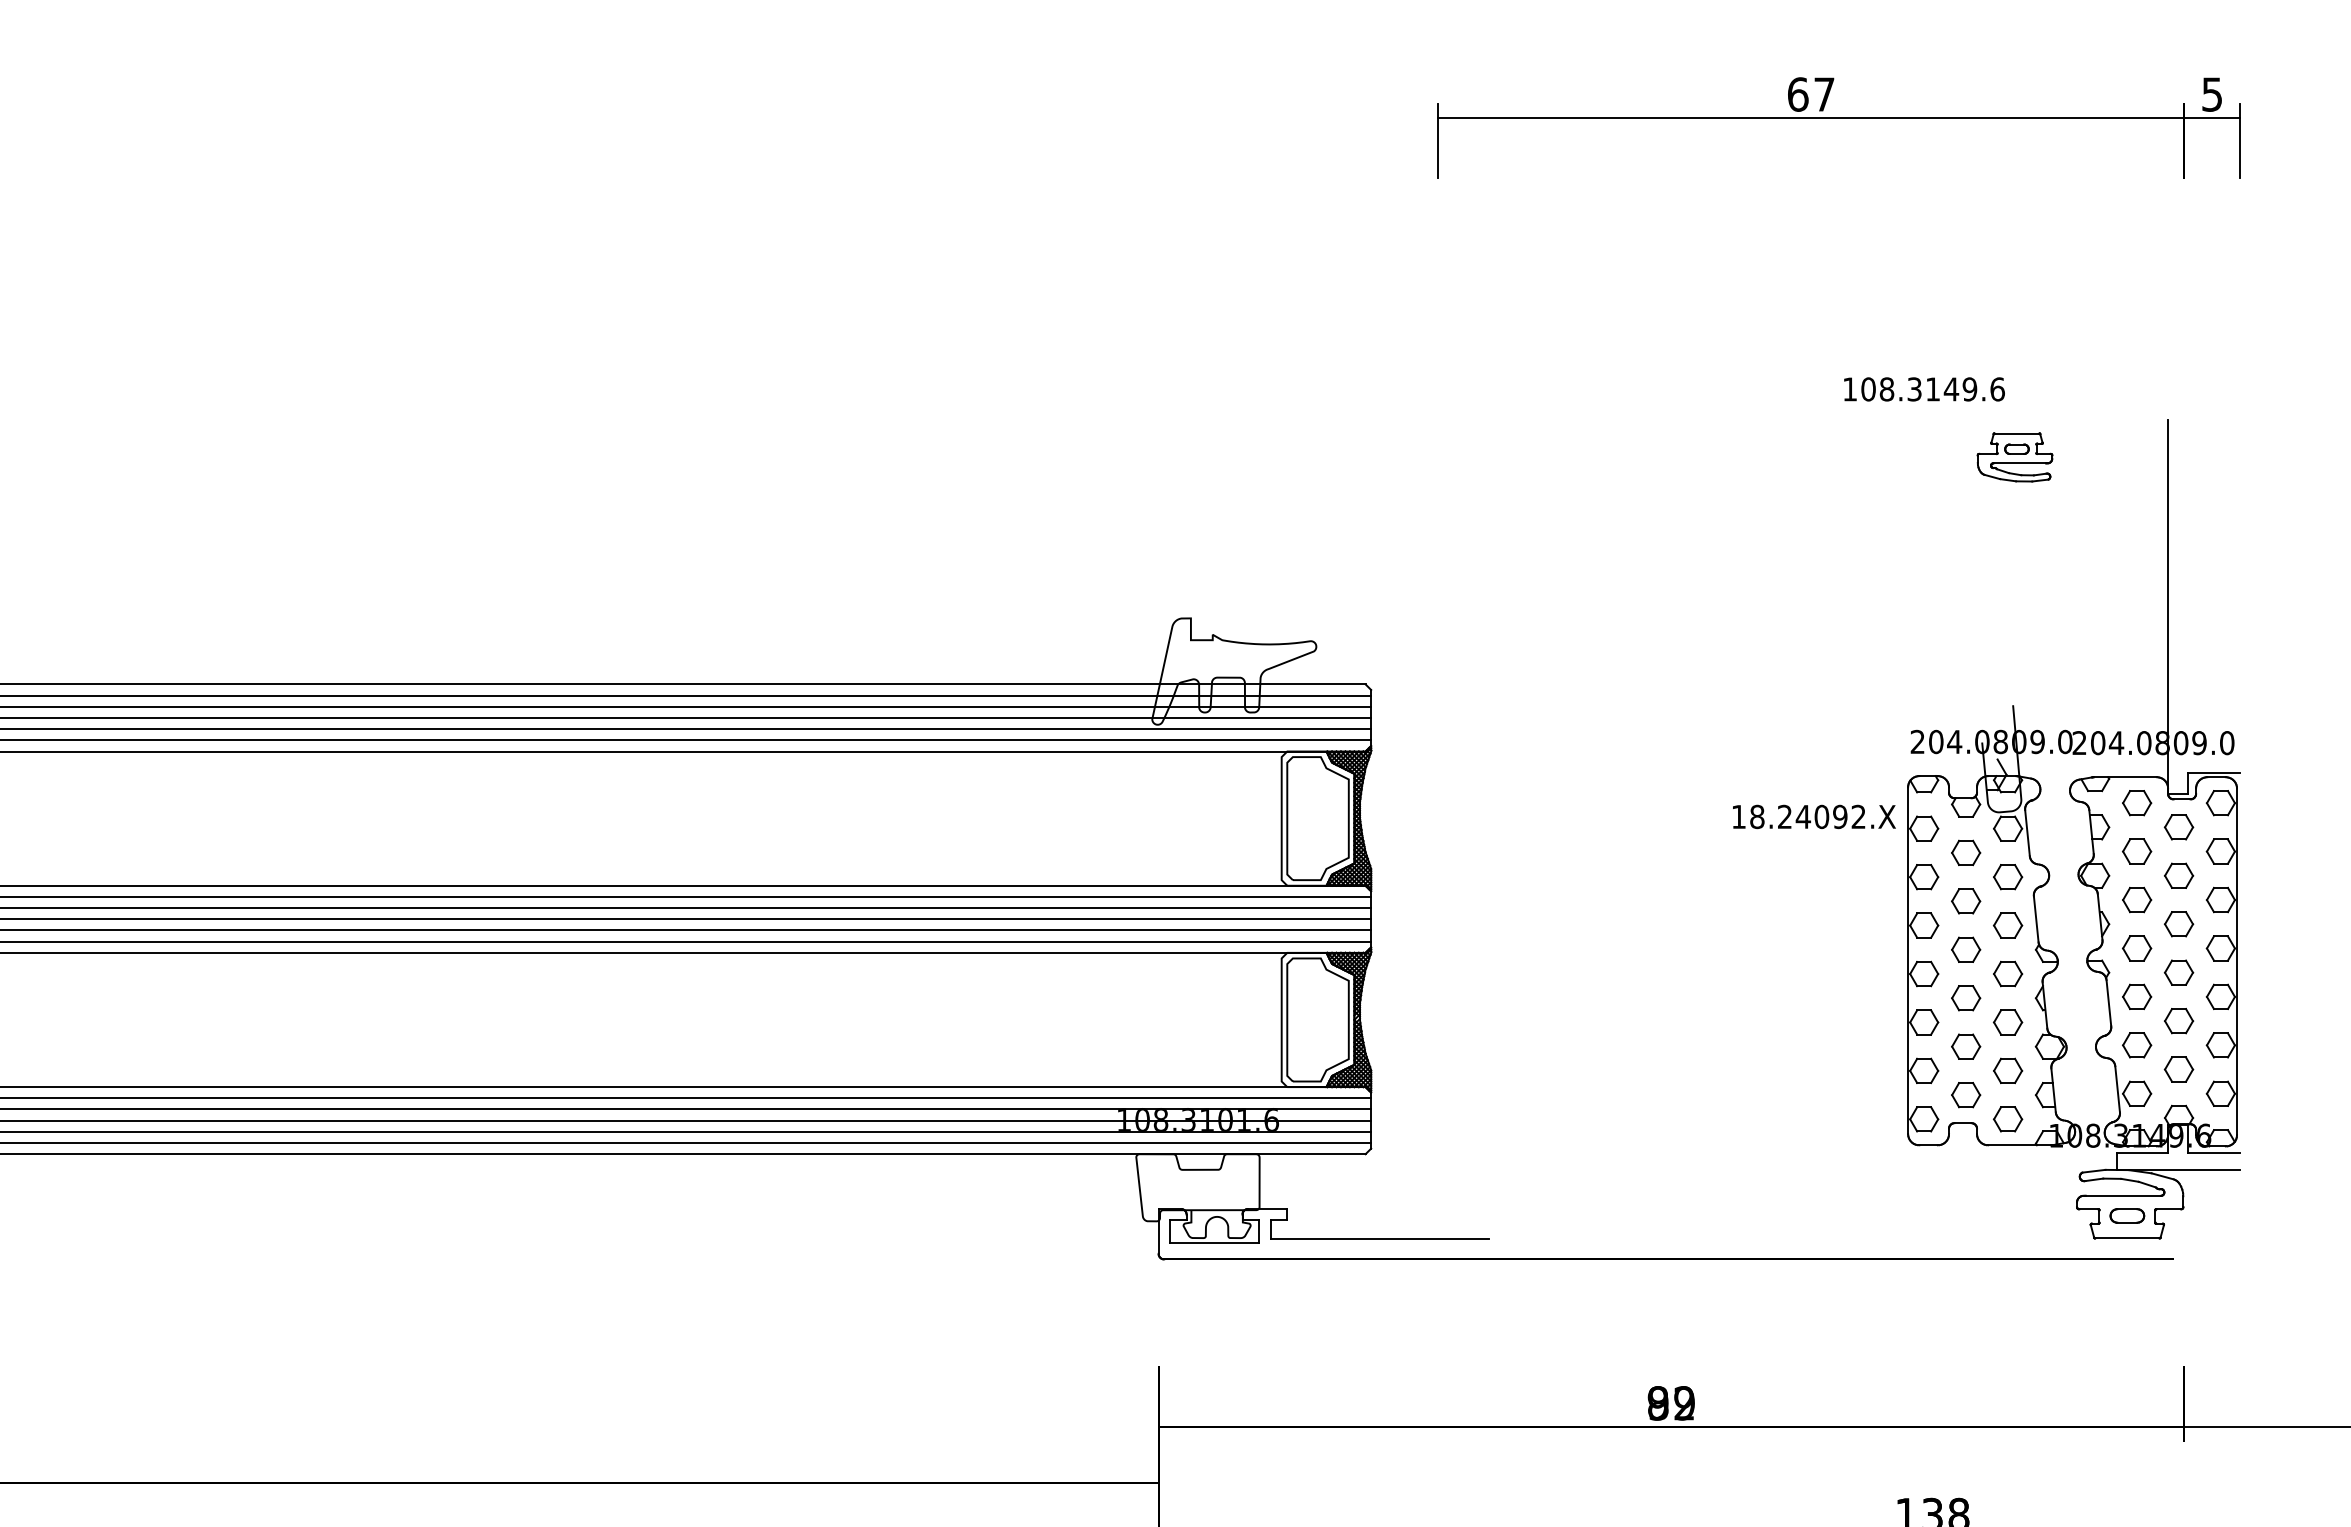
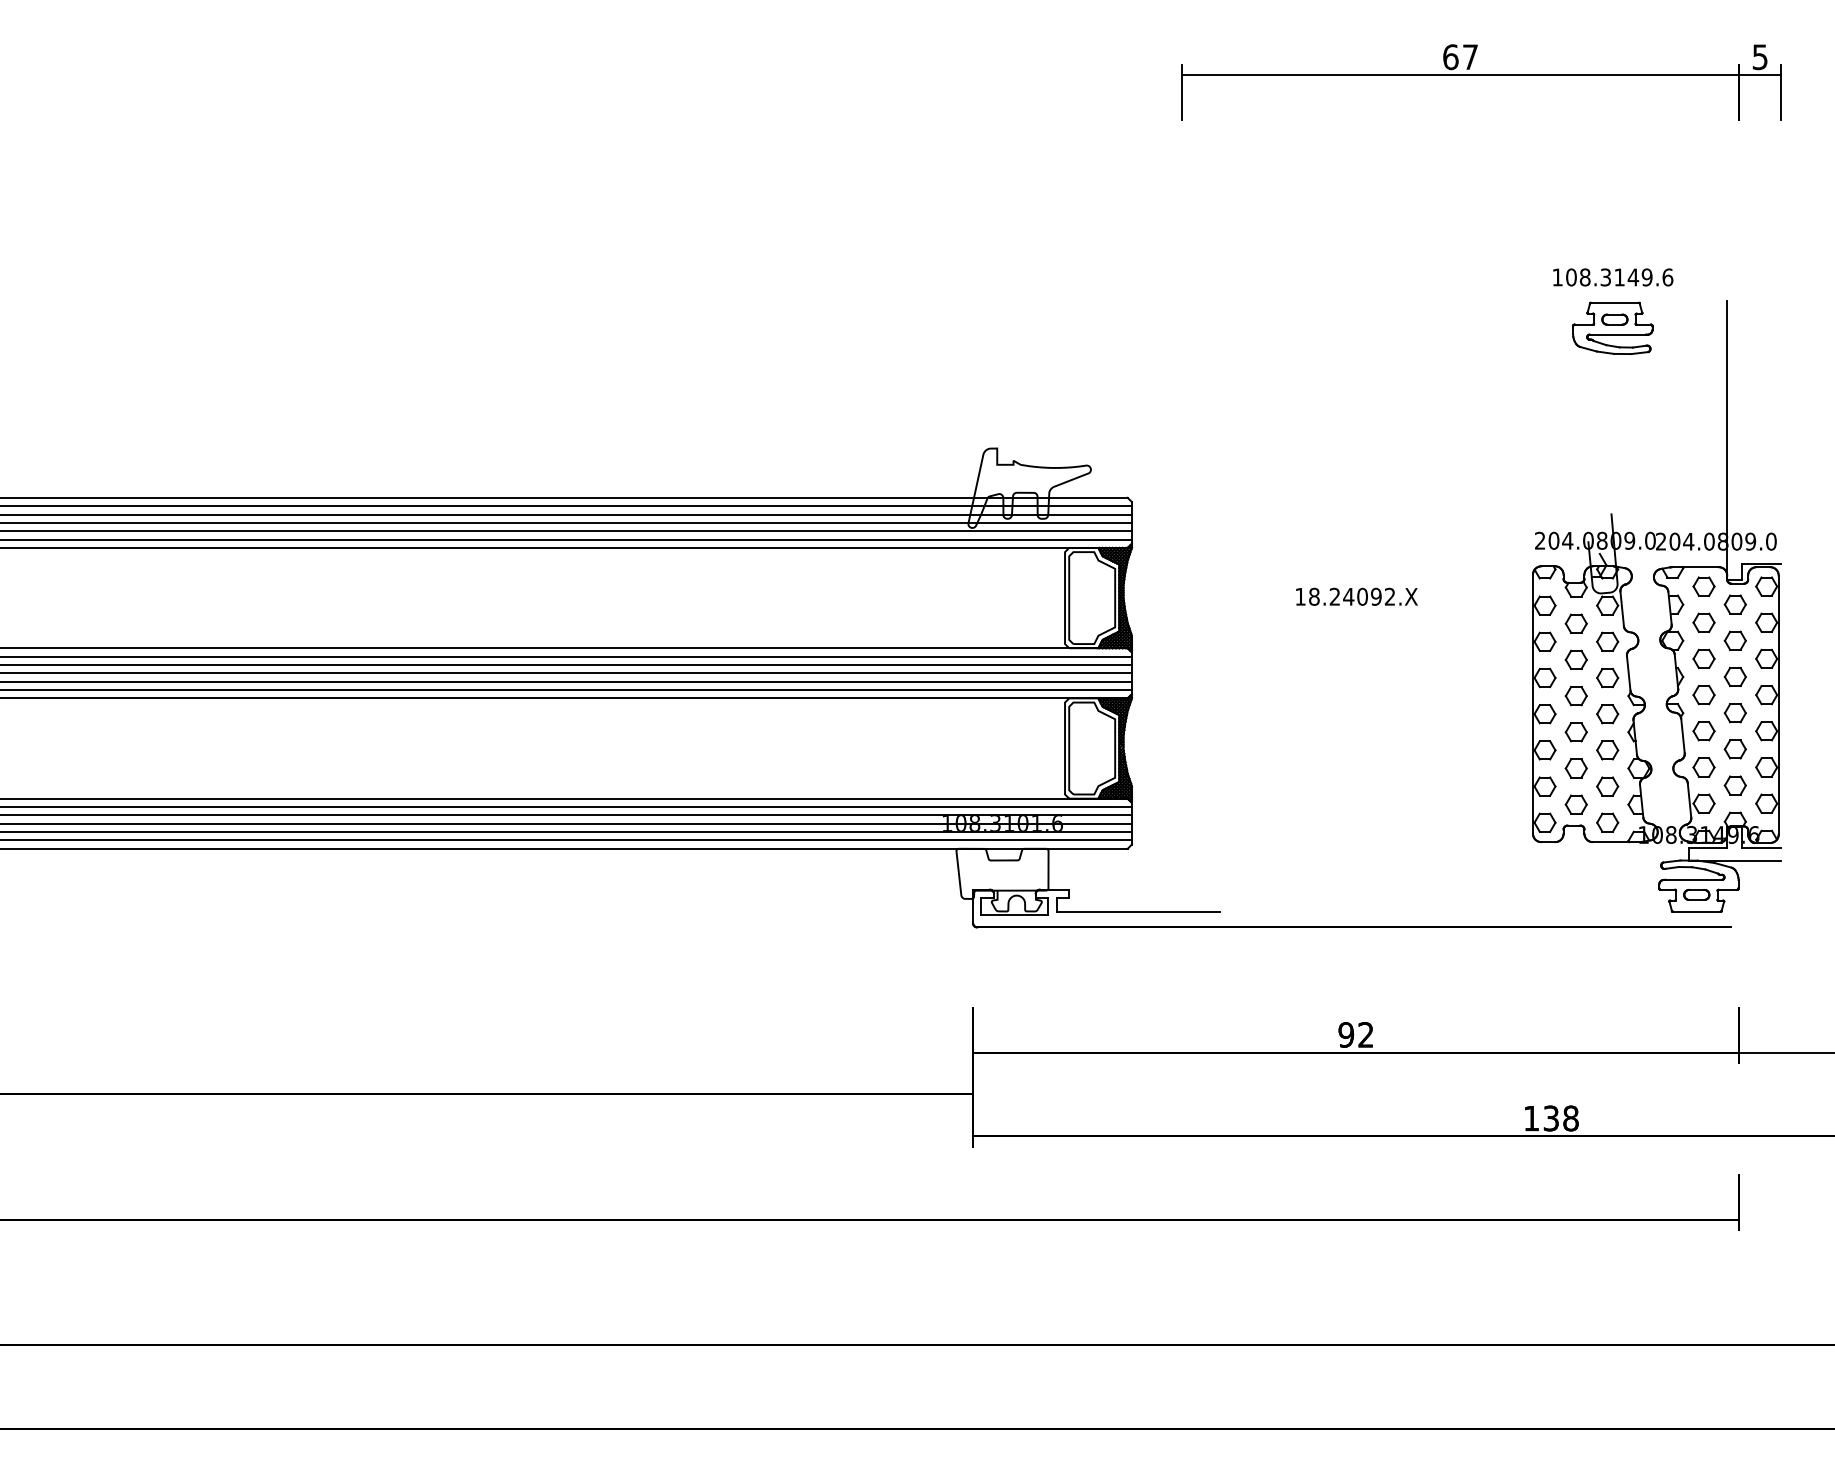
text: (1924, 389) -> (1613, 277), moved
part: (2014, 456) -> (1612, 327), size x1.43
text: (1813, 816) -> (1356, 596), moved
text: (1670, 1402) -> (1355, 1034), 89 -> 92

